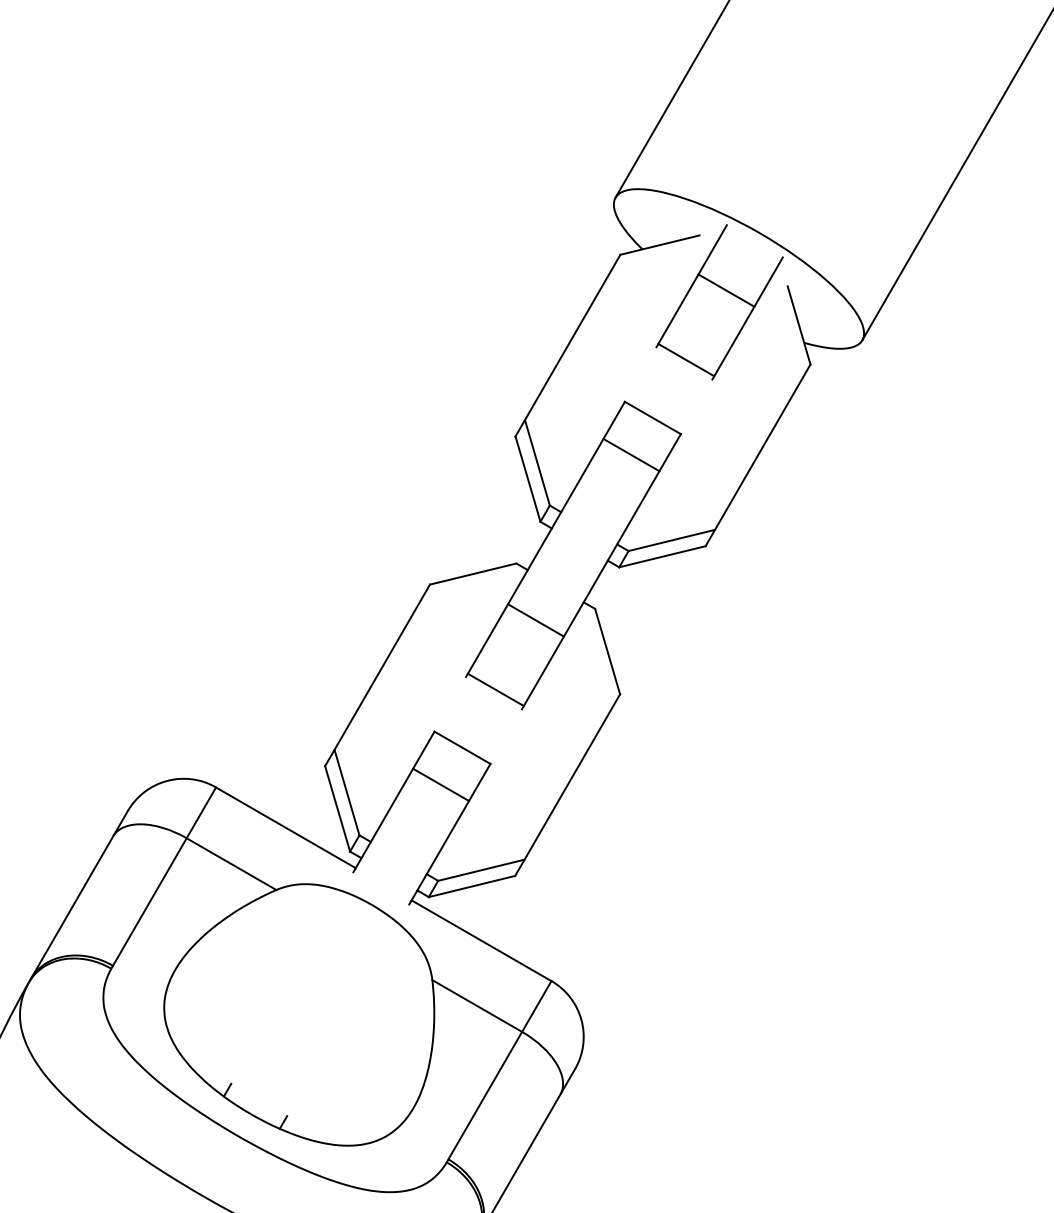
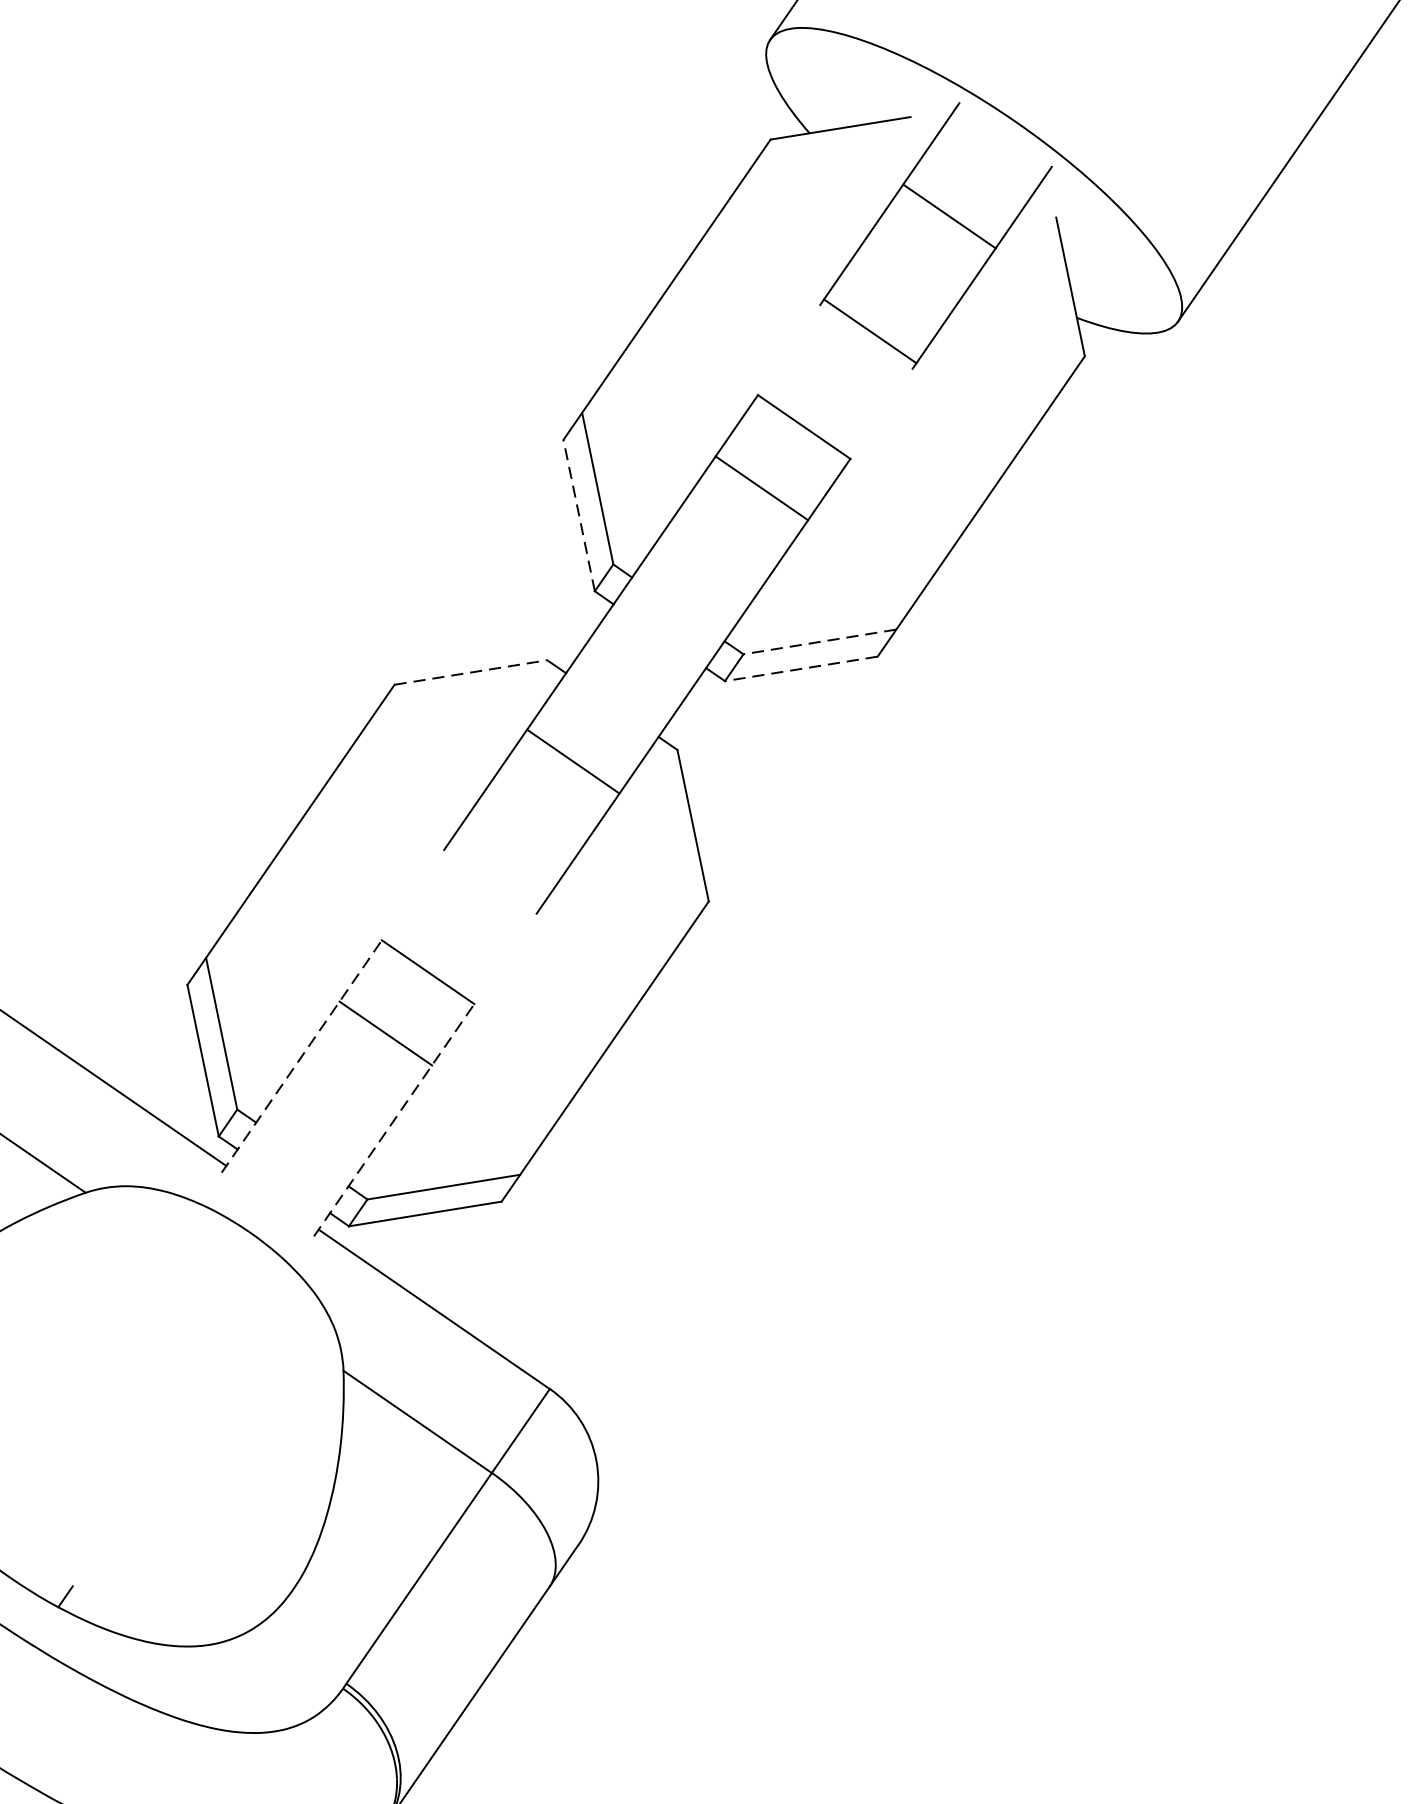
line: (527, 478) -> (578, 514), solid -> dashed
line: (671, 540) -> (819, 641), solid -> dashed
line: (661, 556) -> (799, 668), solid -> dashed
line: (473, 573) -> (471, 671), solid -> dashed
line: (495, 689) -> (493, 875), removed
line: (394, 801) -> (302, 1055), solid -> dashed
line: (450, 833) -> (395, 1119), solid -> dashed

